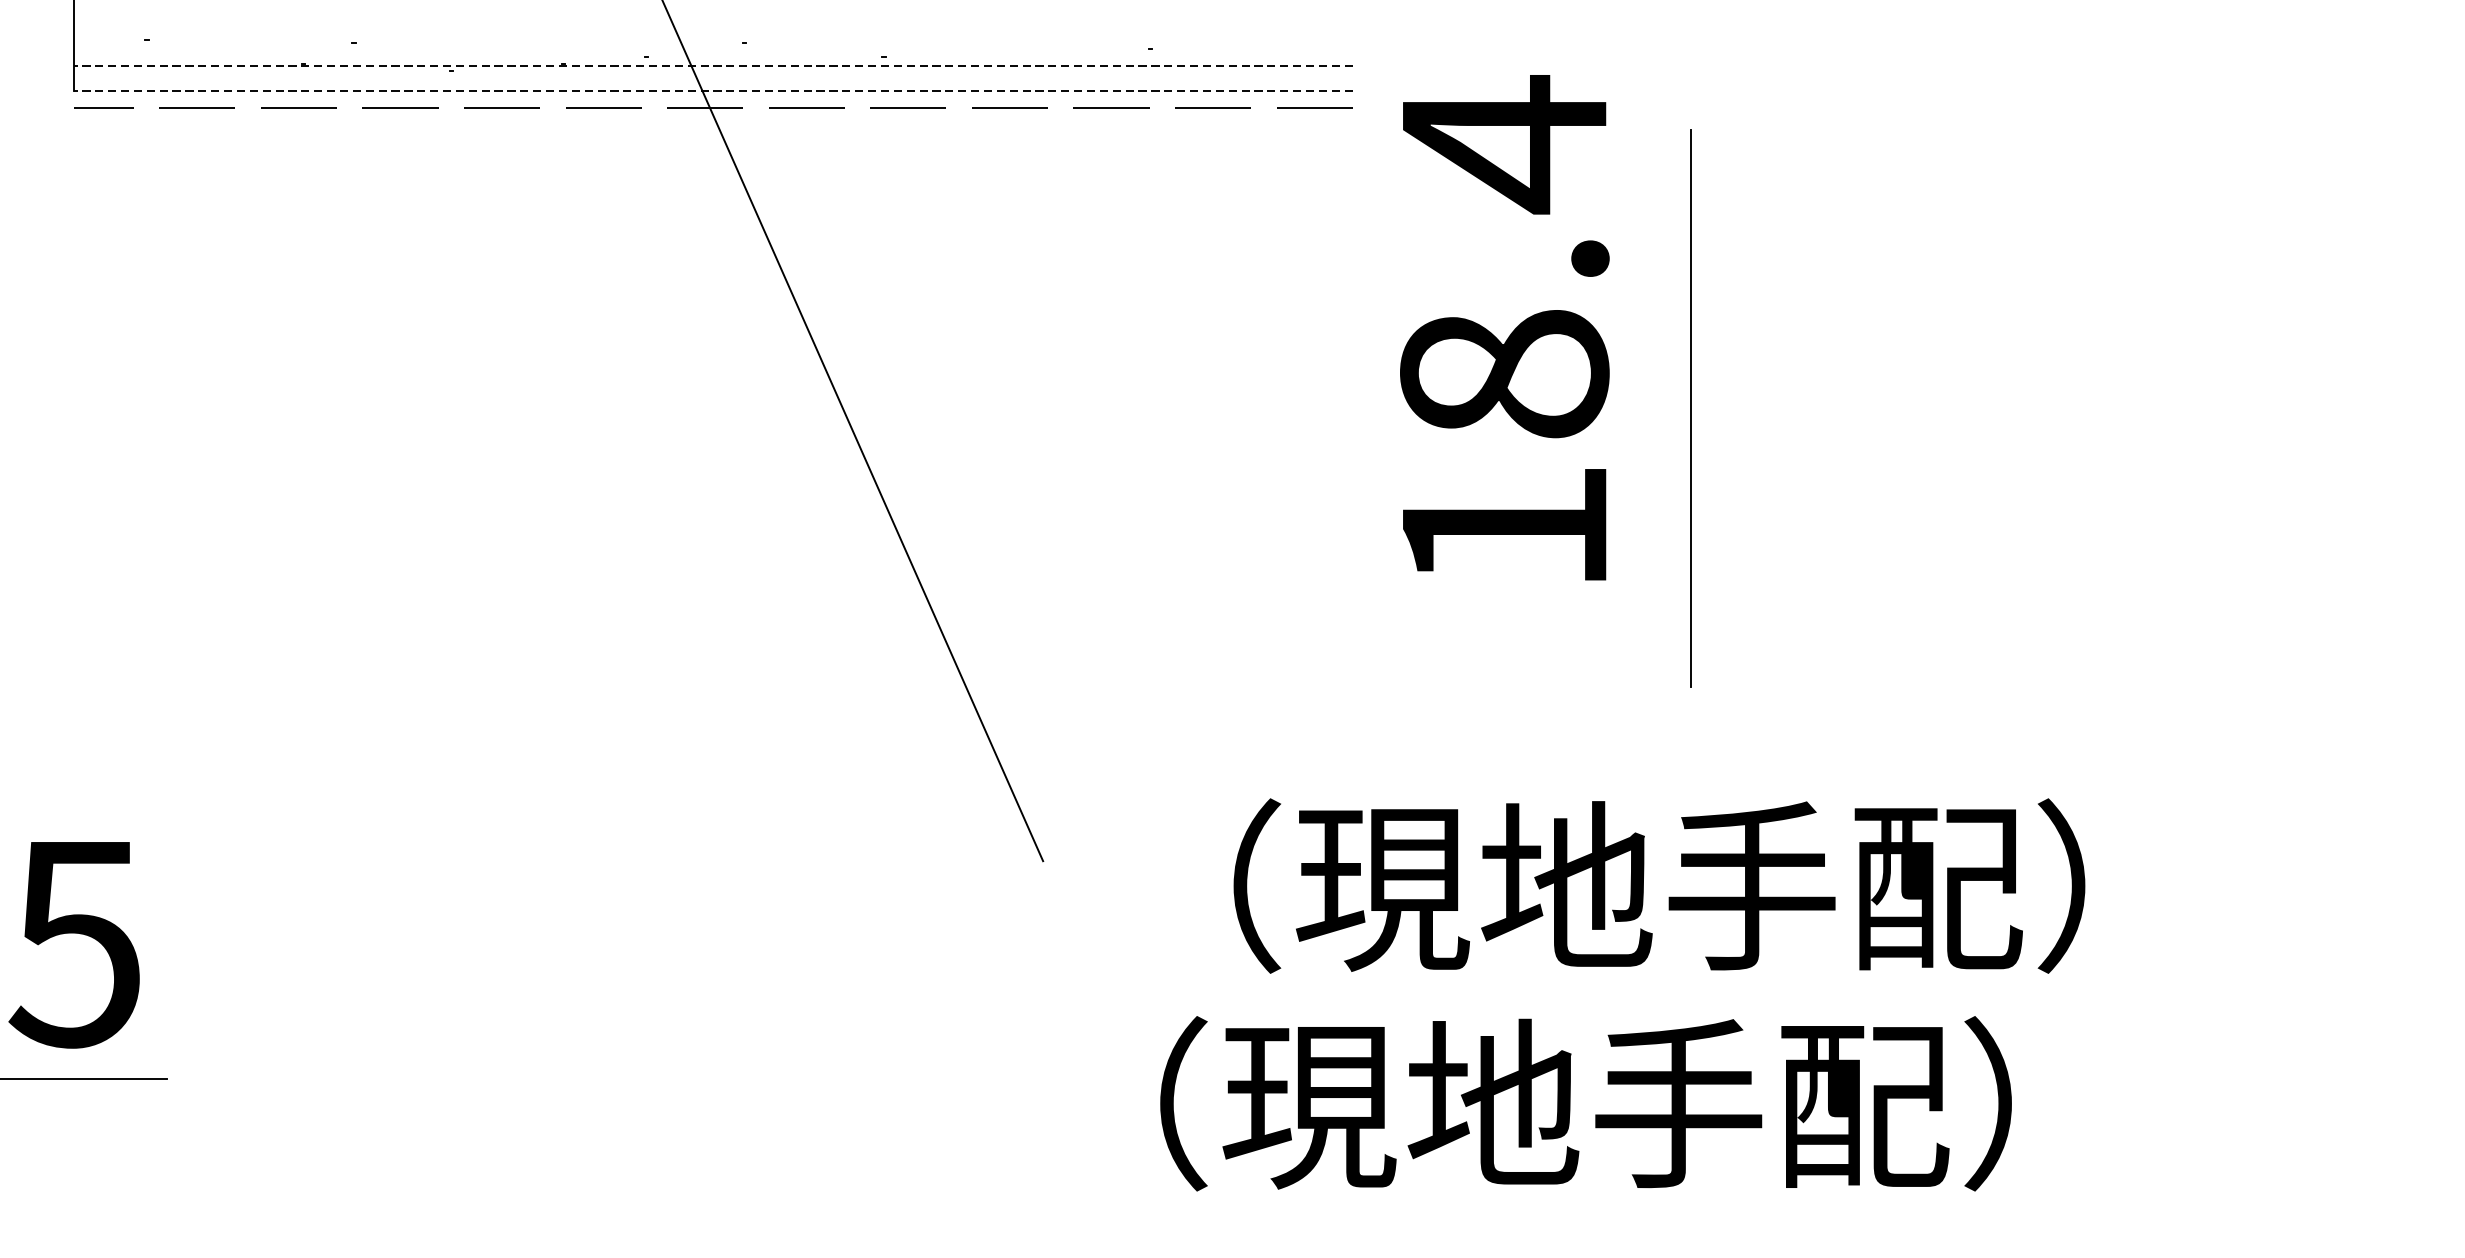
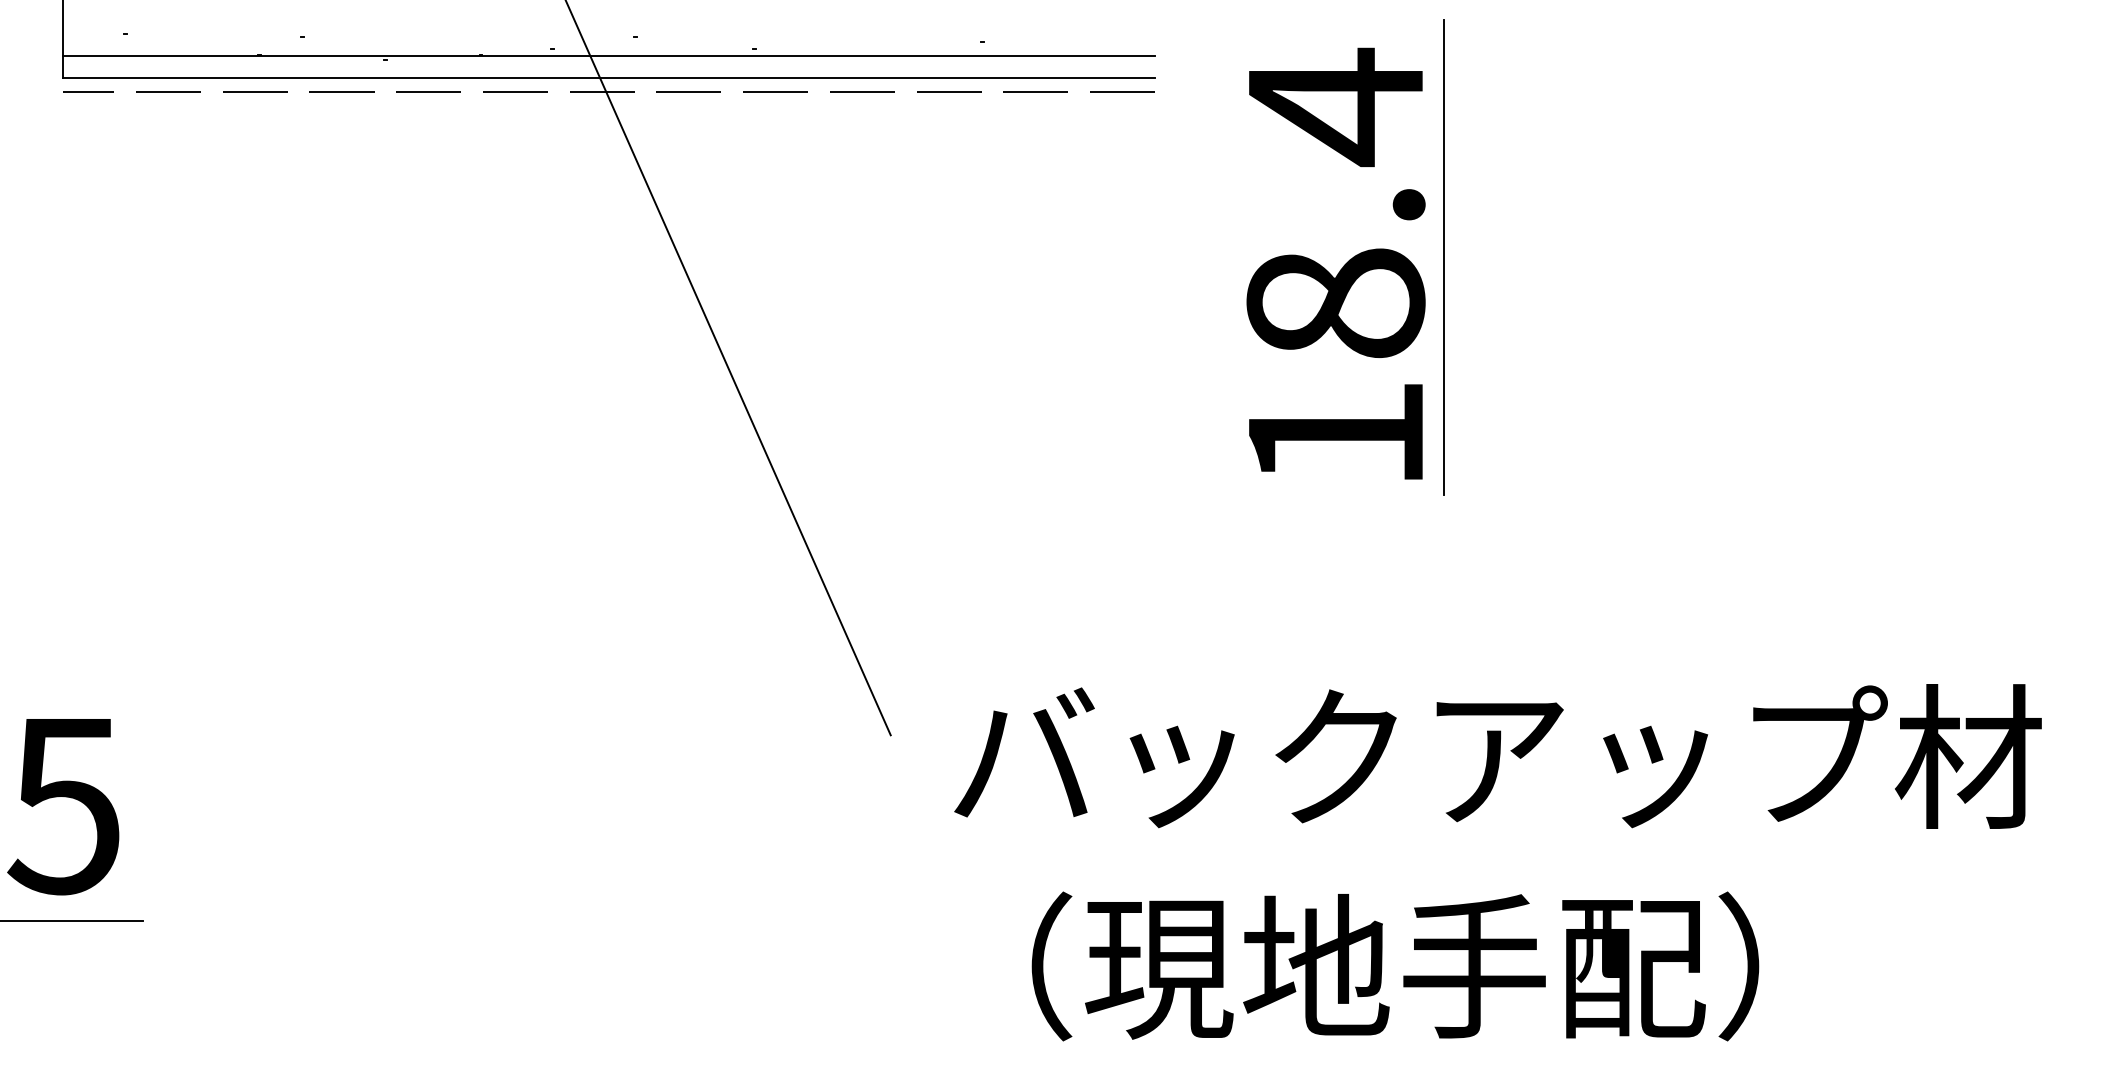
line: (713, 66) -> (609, 56), dashed -> solid
line: (713, 90) -> (609, 77), dashed -> solid
text: (1504, 327) -> (1335, 263), moved
line: (1690, 408) -> (1443, 257), moved
text: (1753, 886) -> (1497, 756), （現地手配） -> バックアップ材
text: (1586, 1103) -> (1395, 966), moved

